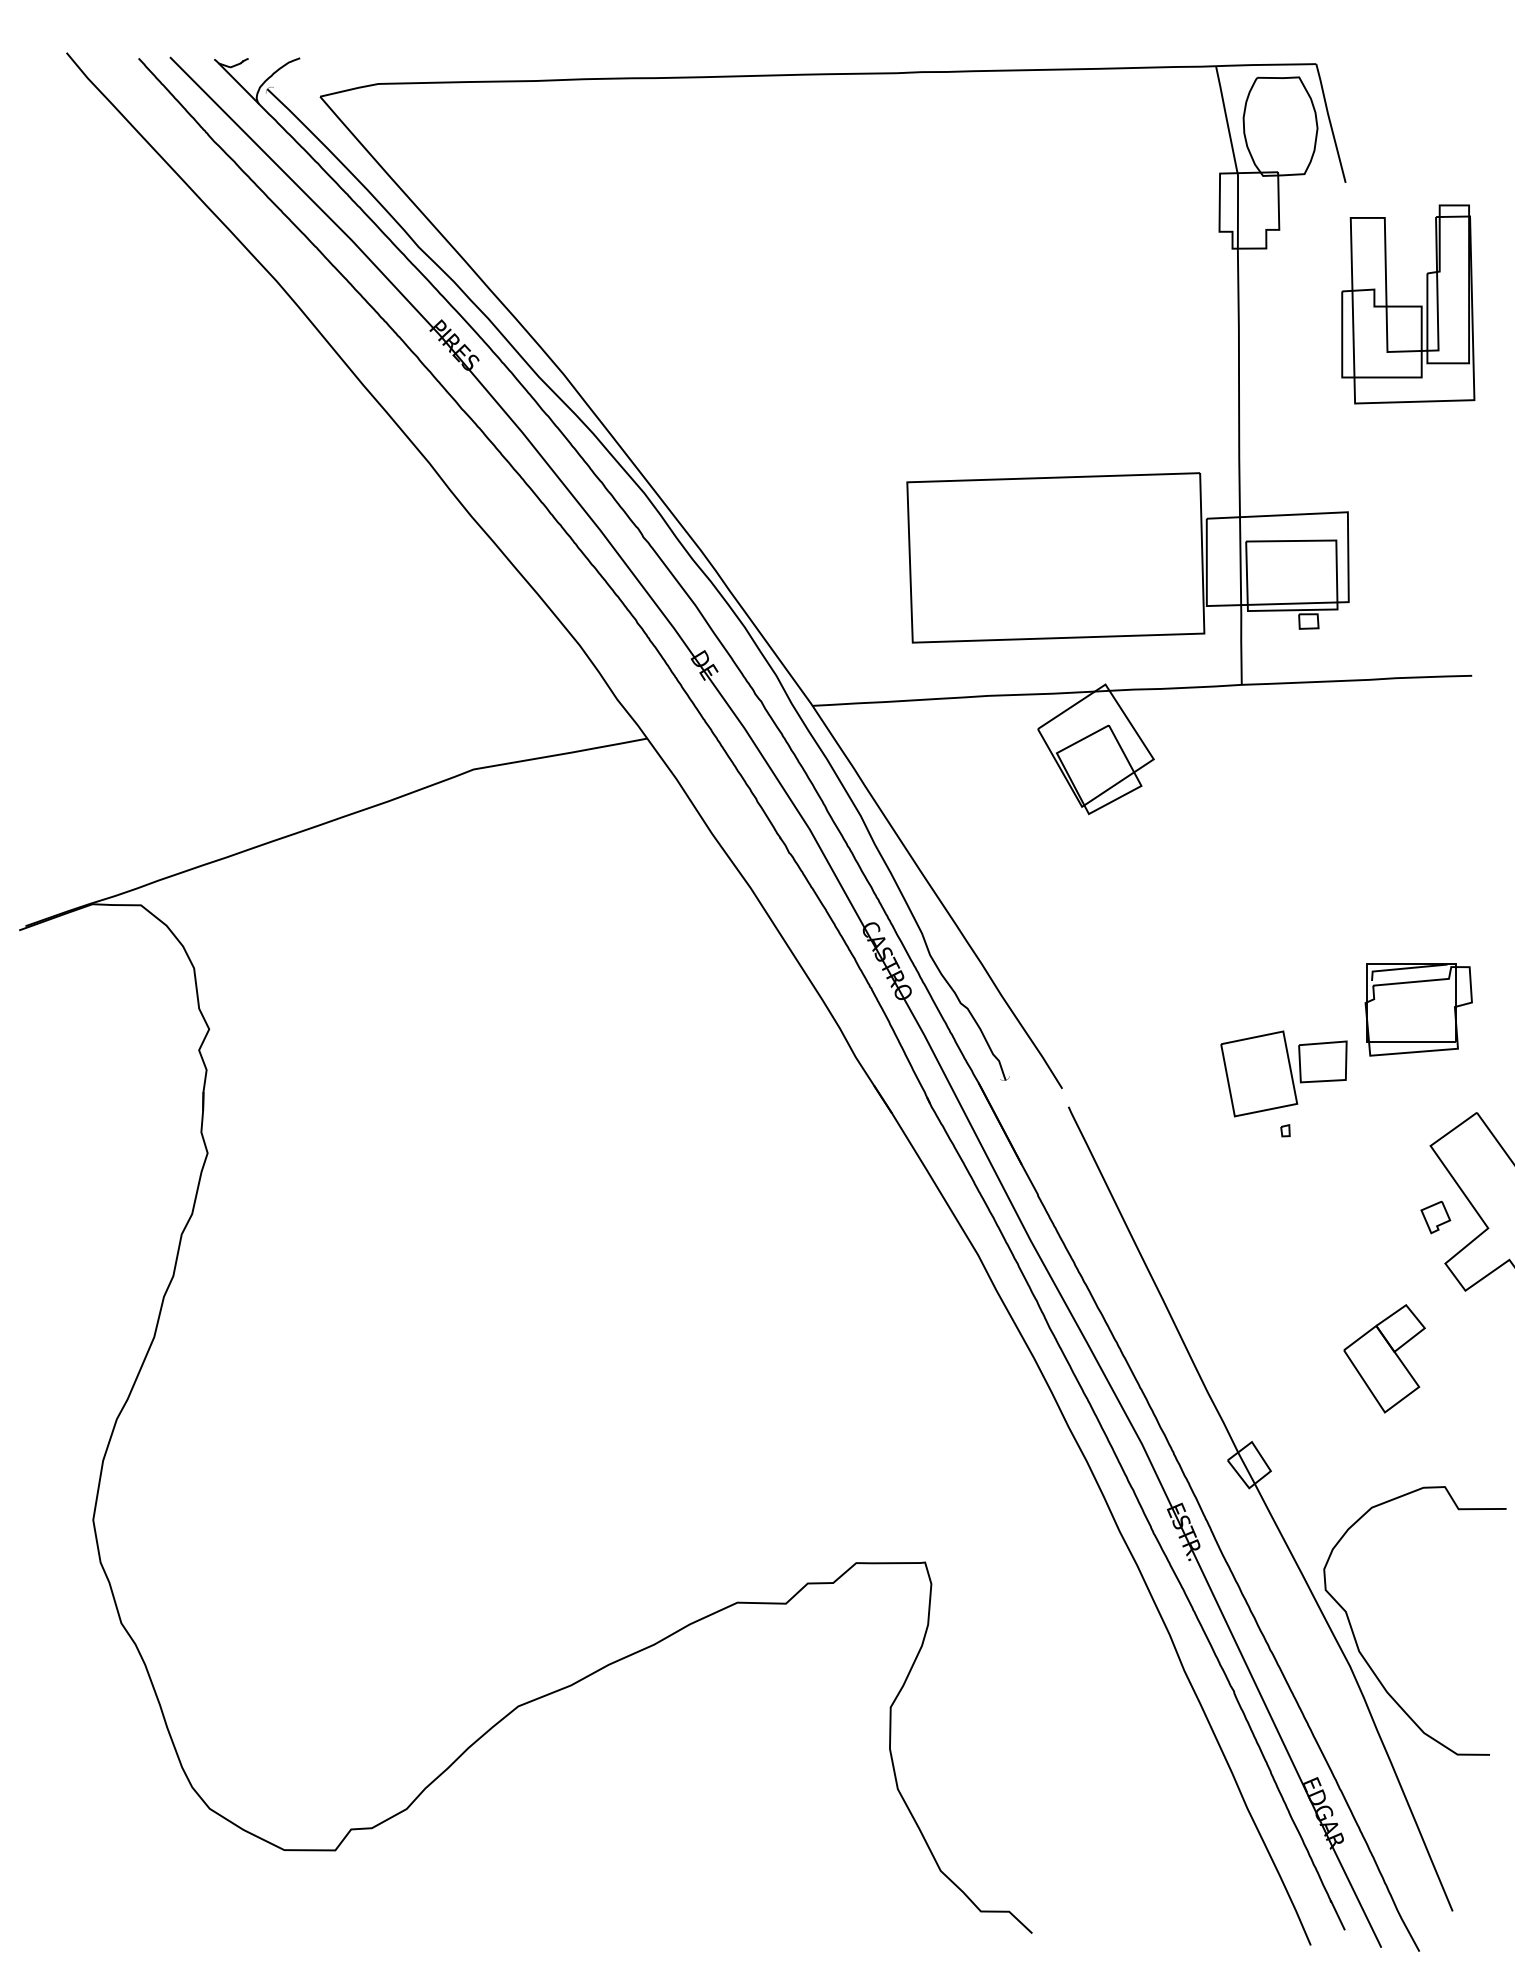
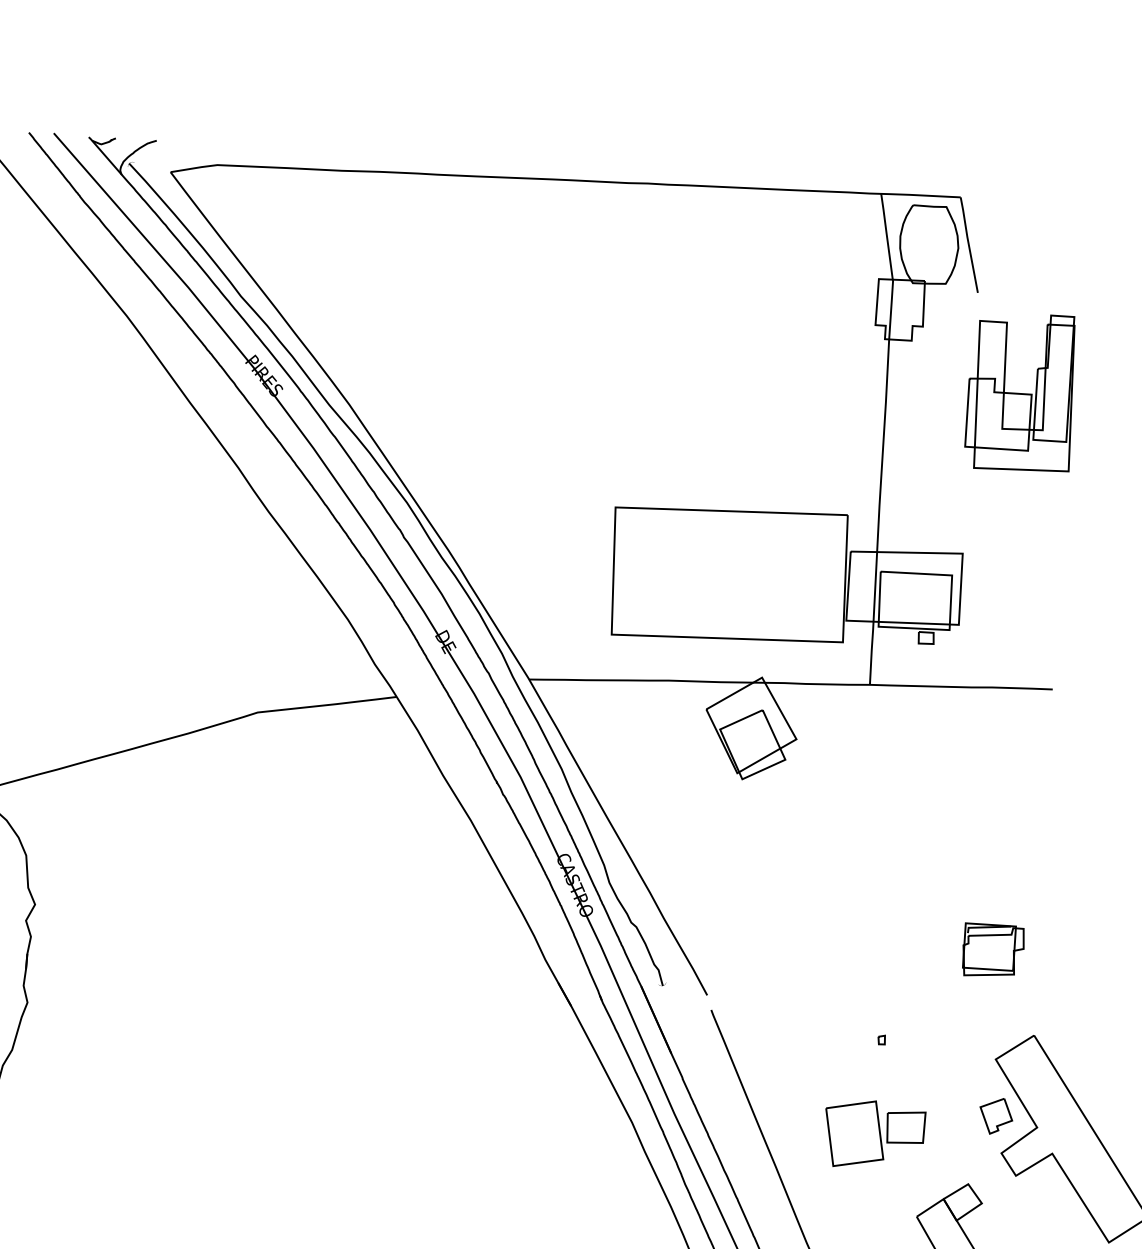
part: (1418, 1009) -> (993, 950), size x0.71
part: (1283, 1073) -> (874, 1134), moved
part: (1435, 1217) -> (996, 1116), size x1.43

